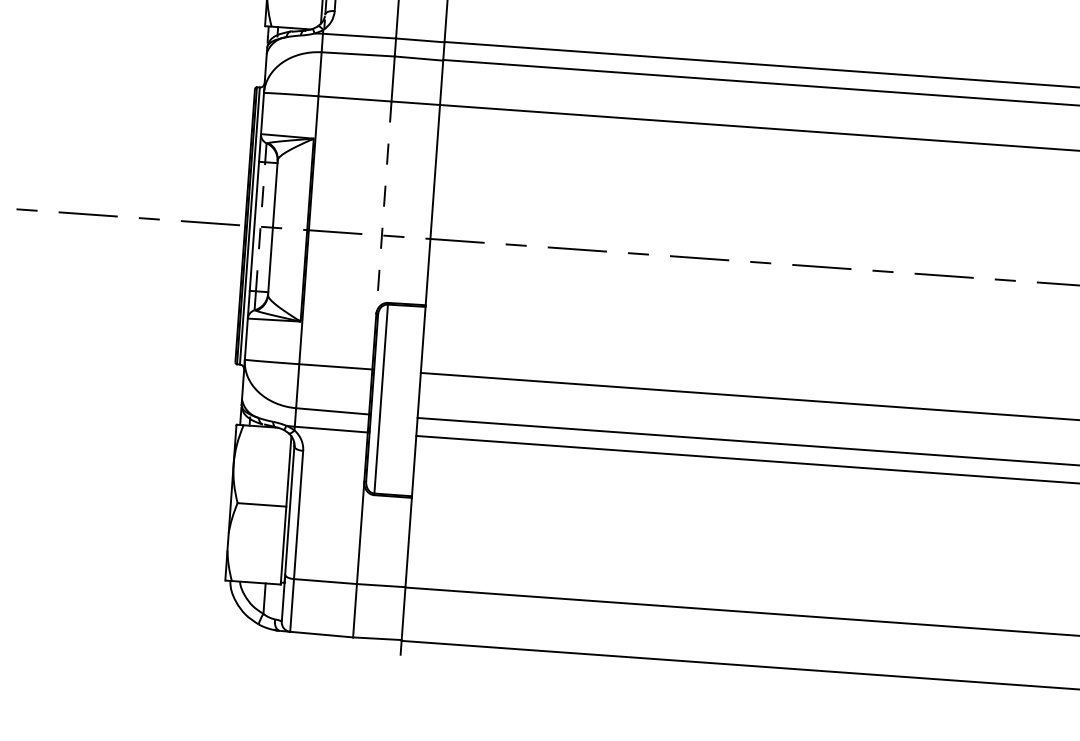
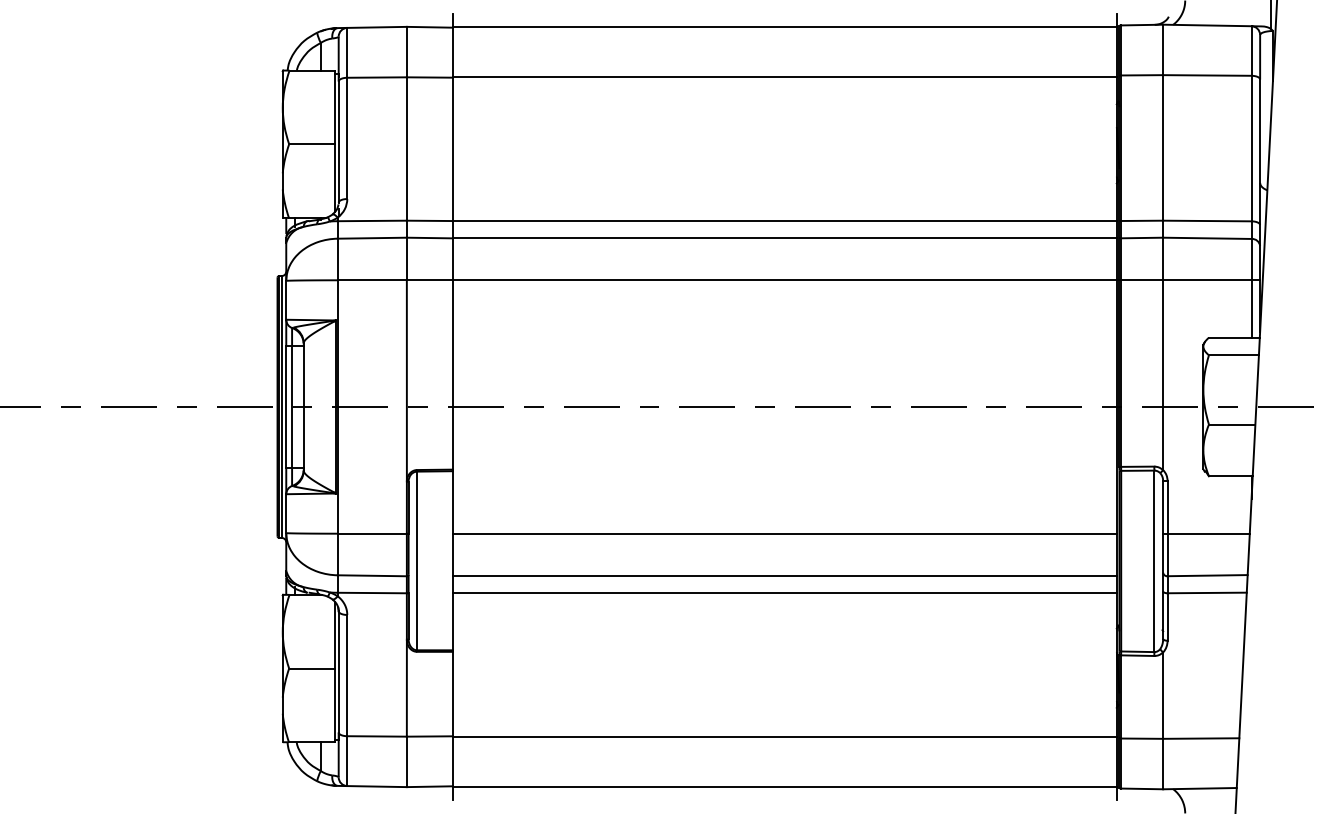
line: (383, 207) -> (406, 380), dashed -> solid
line: (261, 226) -> (292, 406), dashed -> solid

